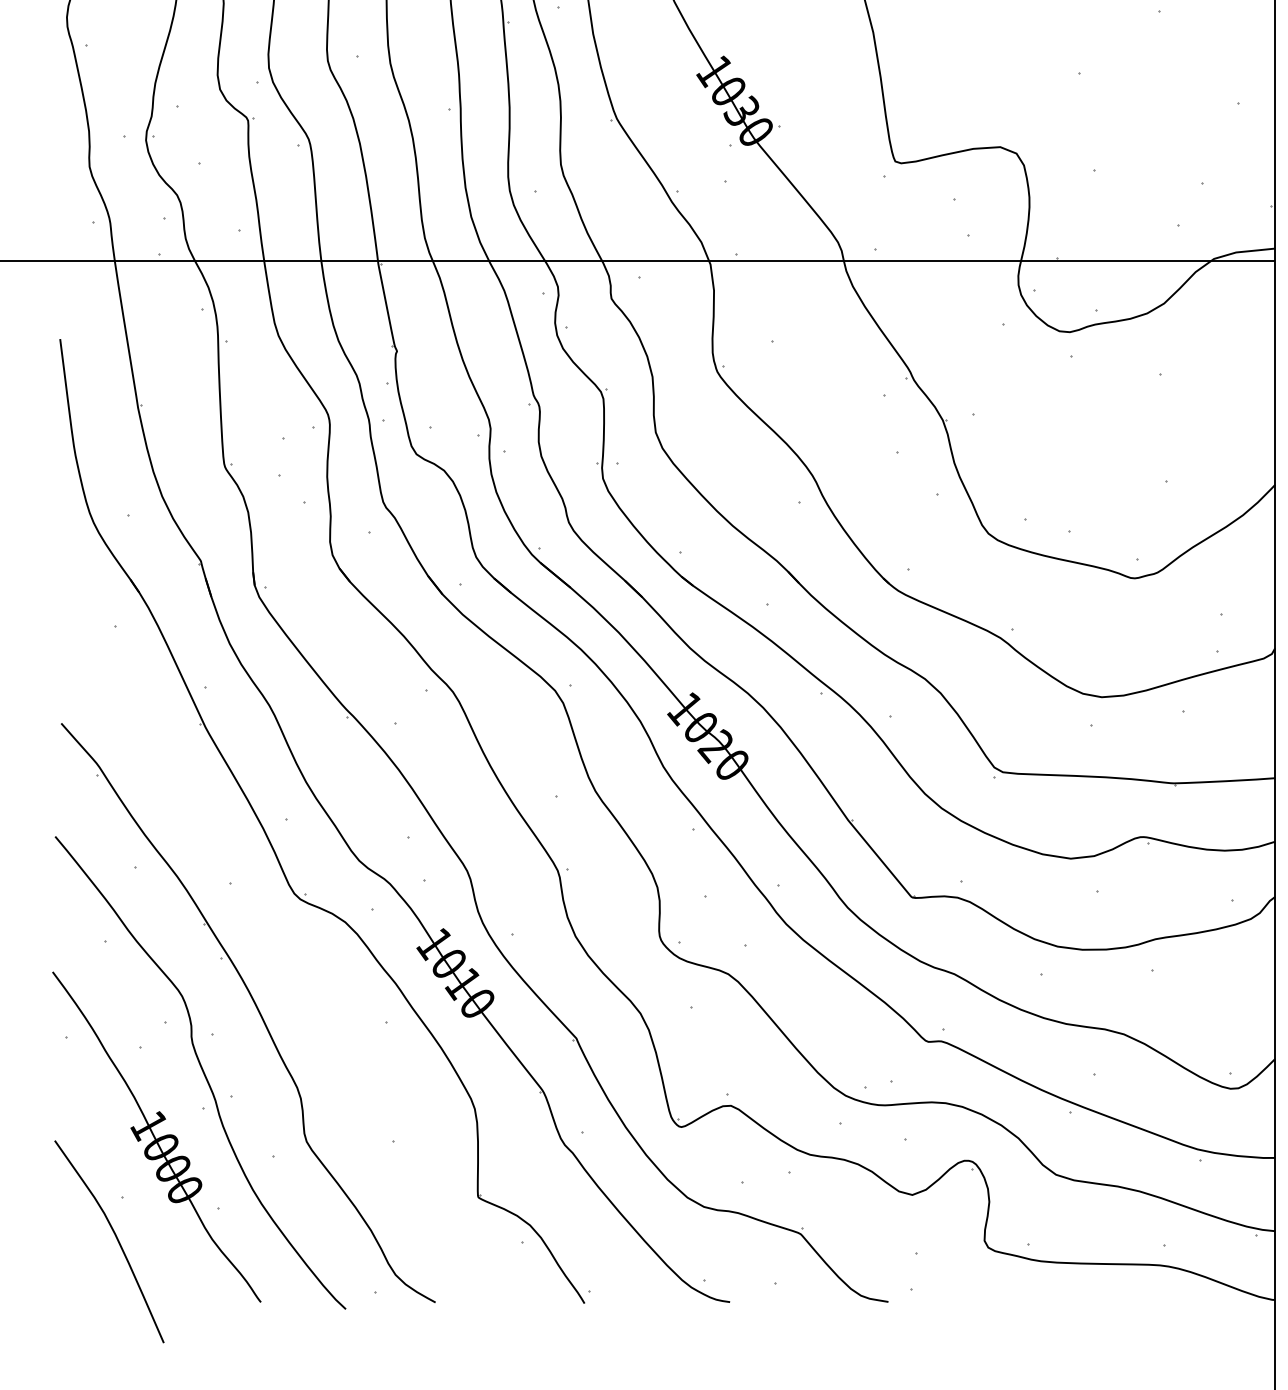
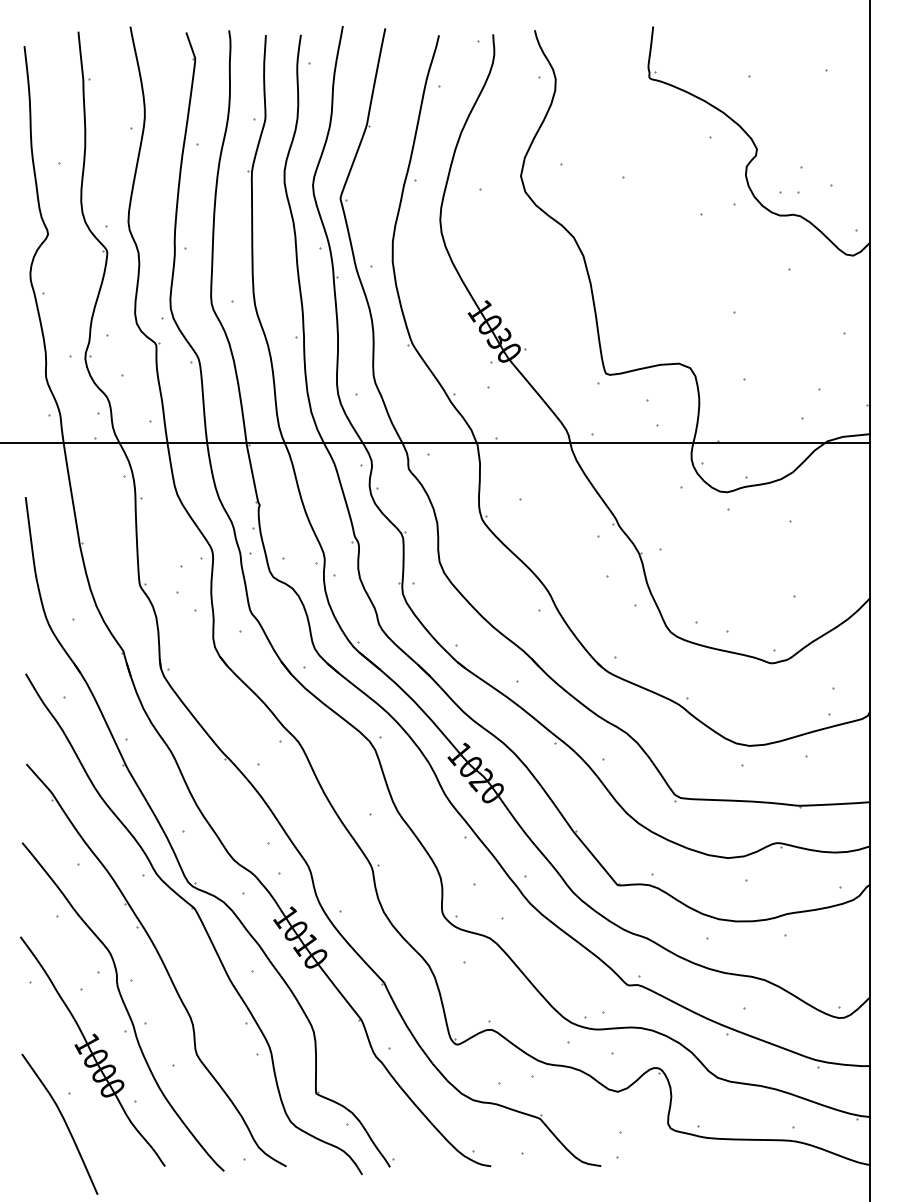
part: (311, 949) -> (200, 921), added

